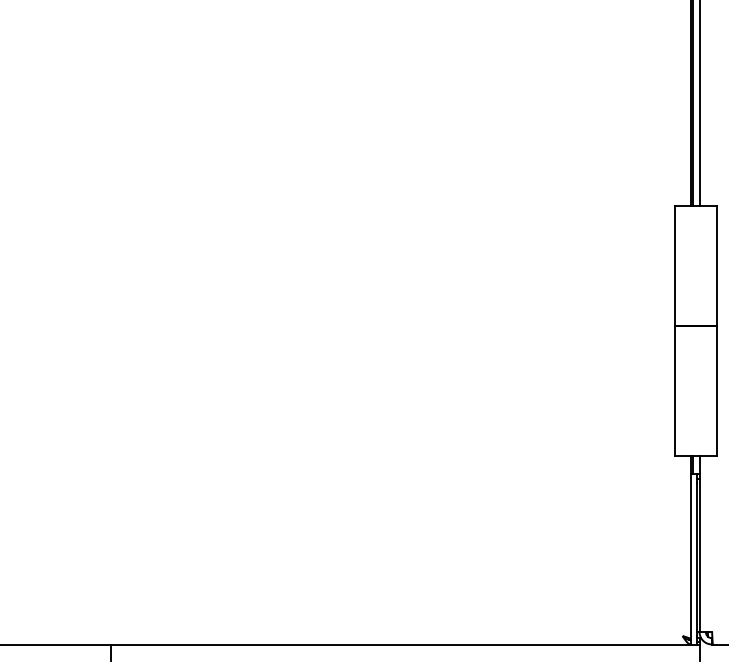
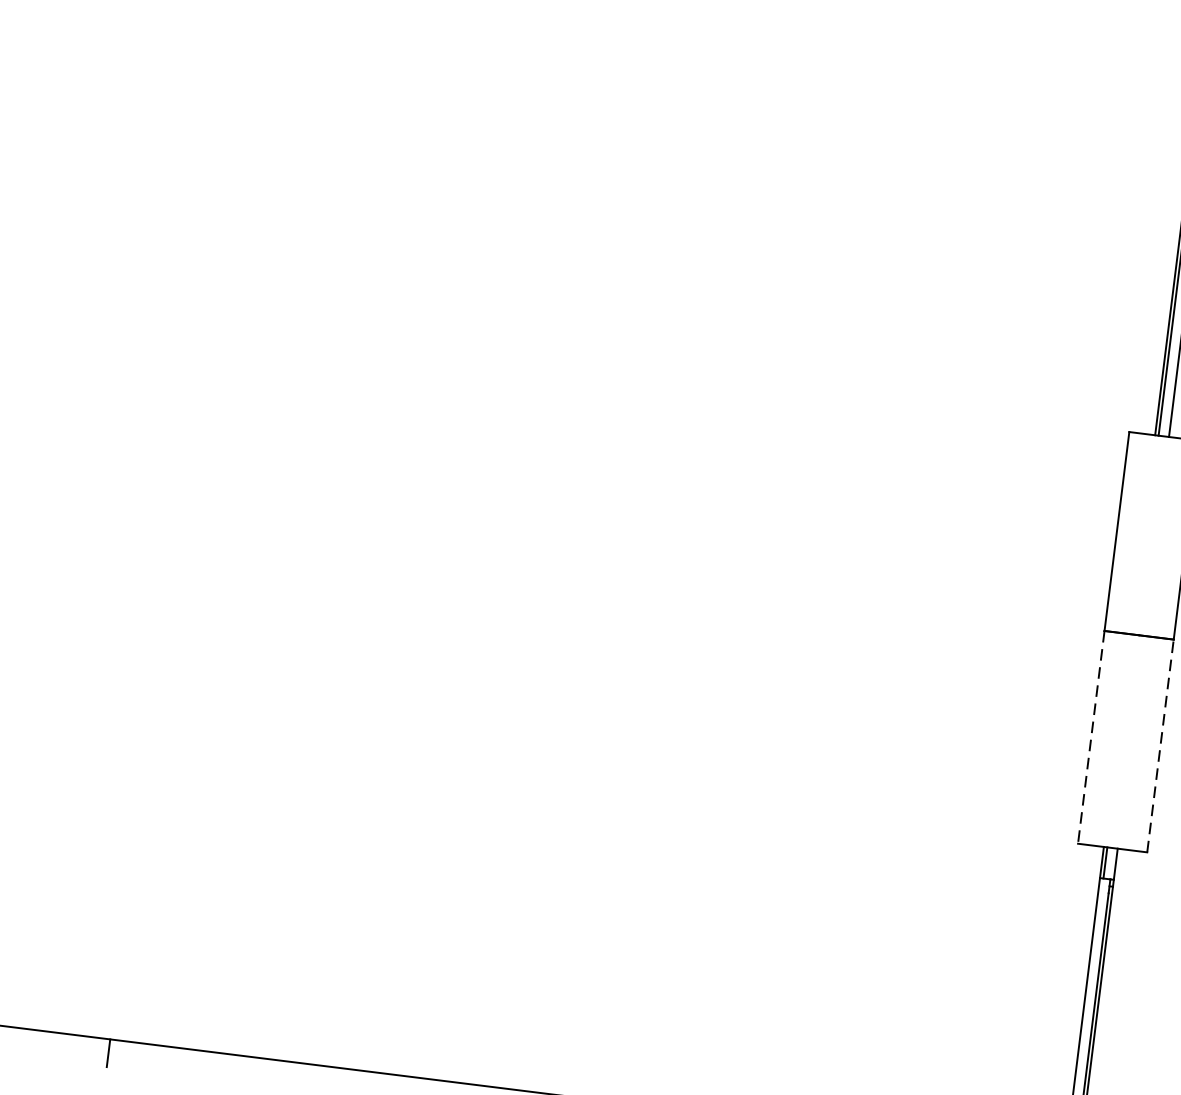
line: (675, 390) -> (1091, 736), solid -> dashed
line: (717, 390) -> (1160, 745), solid -> dashed

